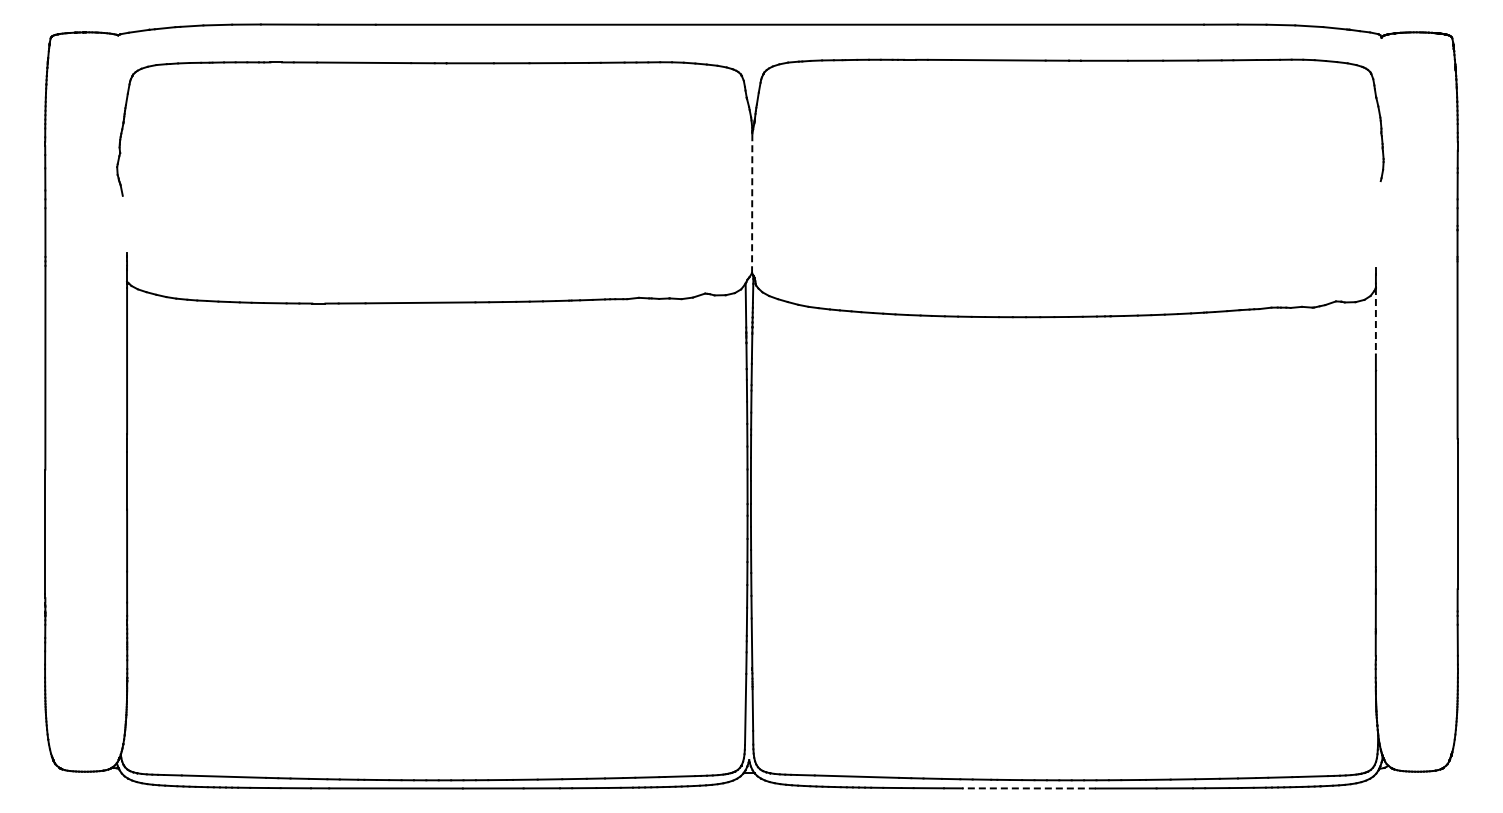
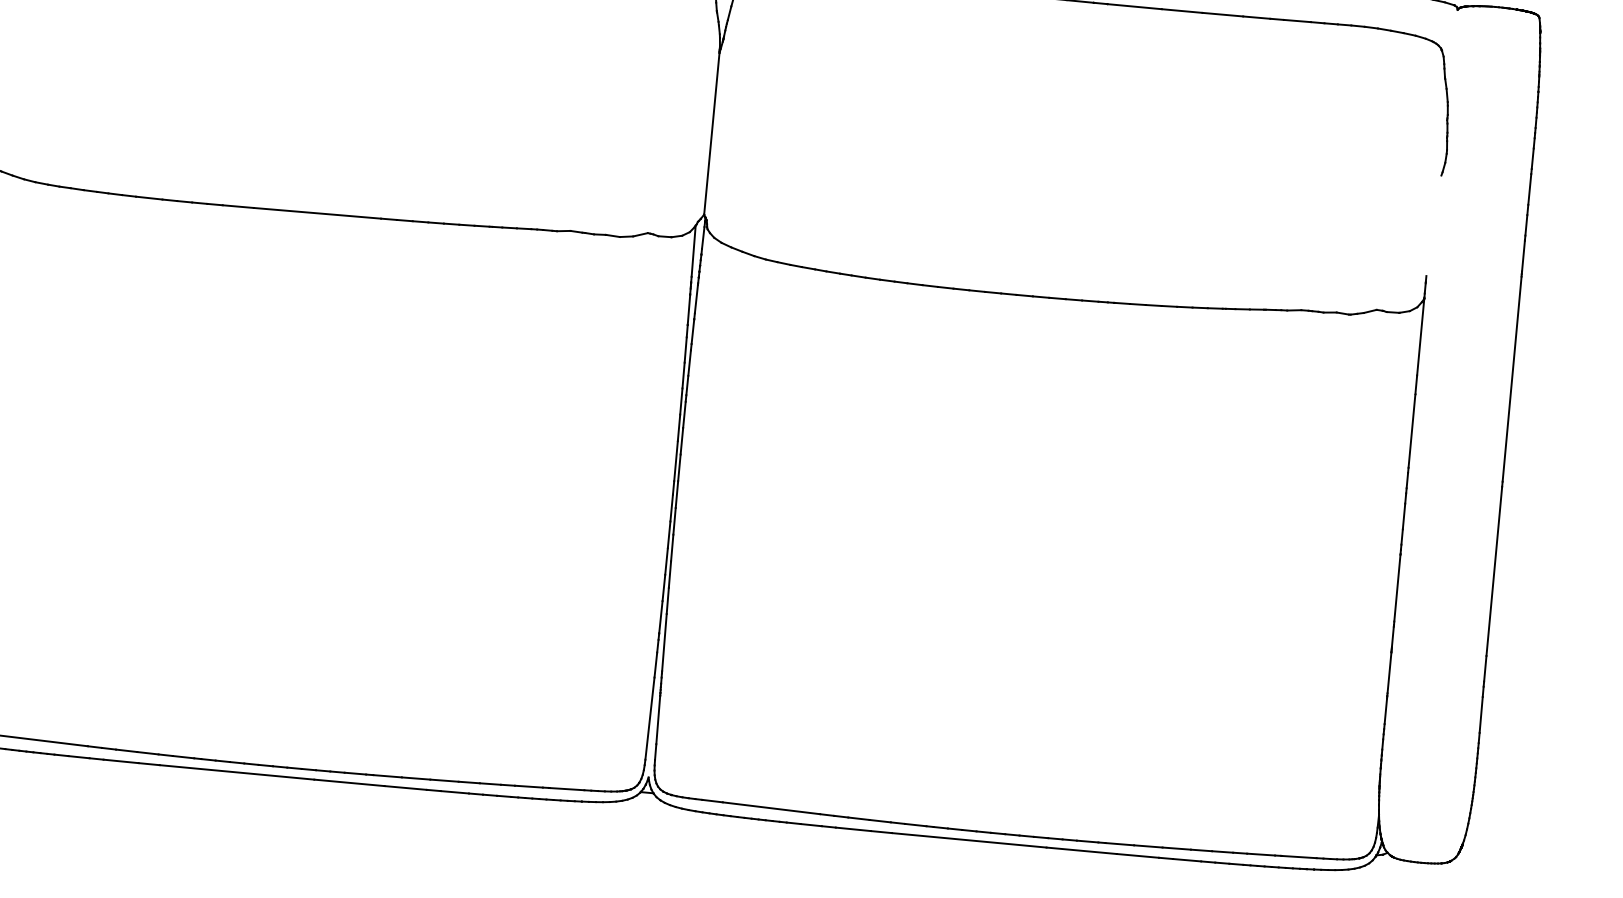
line: (752, 203) -> (712, 133), dashed -> solid
line: (1375, 321) -> (1420, 337), dashed -> solid
line: (1029, 788) -> (969, 840), dashed -> solid

